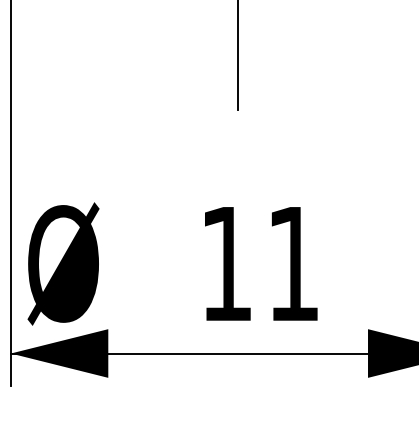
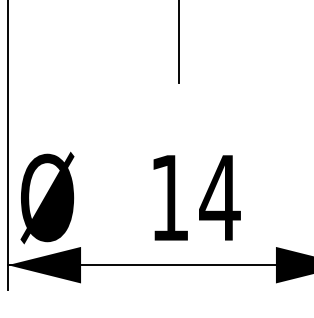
text: (292, 263) -> (219, 197), 11 -> 14

